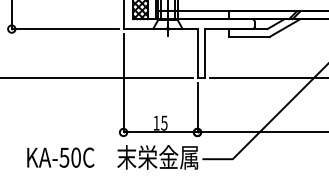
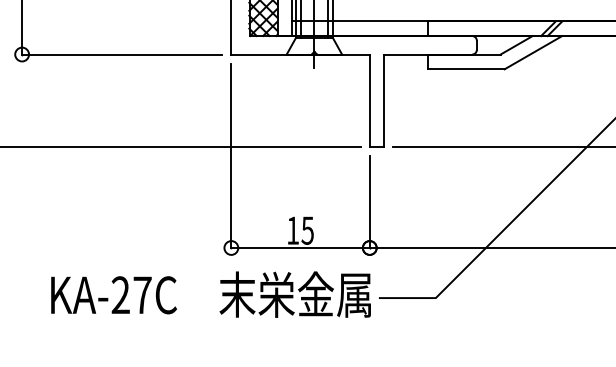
text: (69, 157) -> (130, 294), KA-50C -> KA-27C

